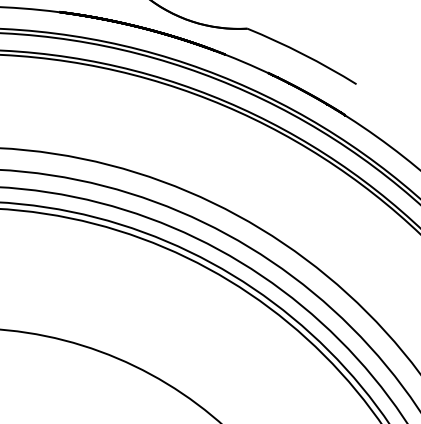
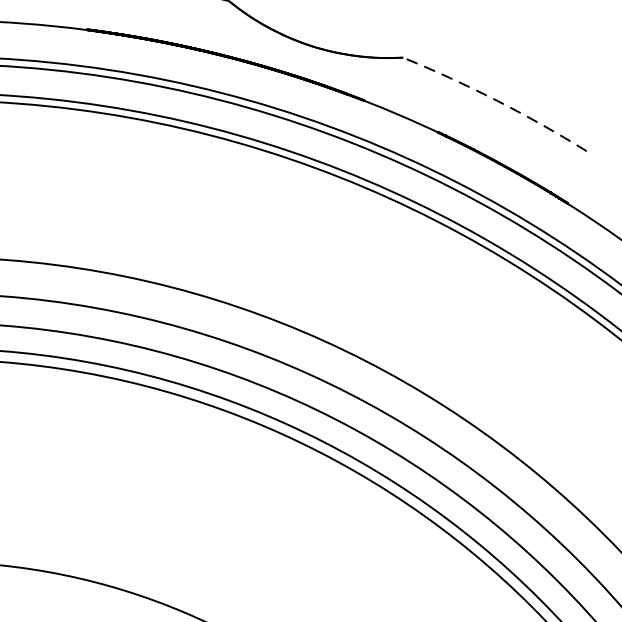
arc: (303, 54) -> (497, 101), solid -> dashed

